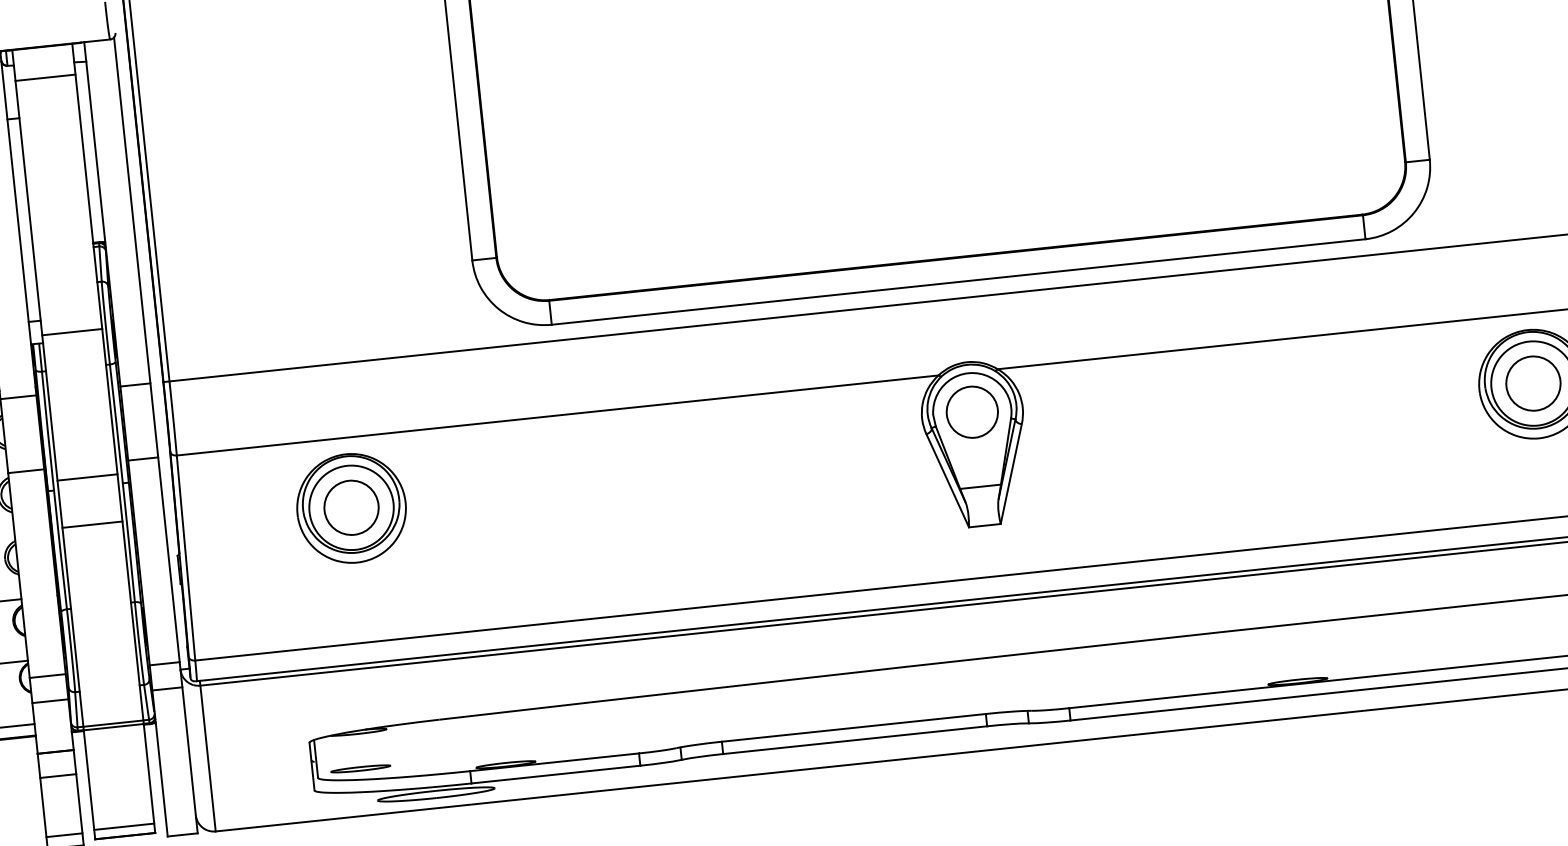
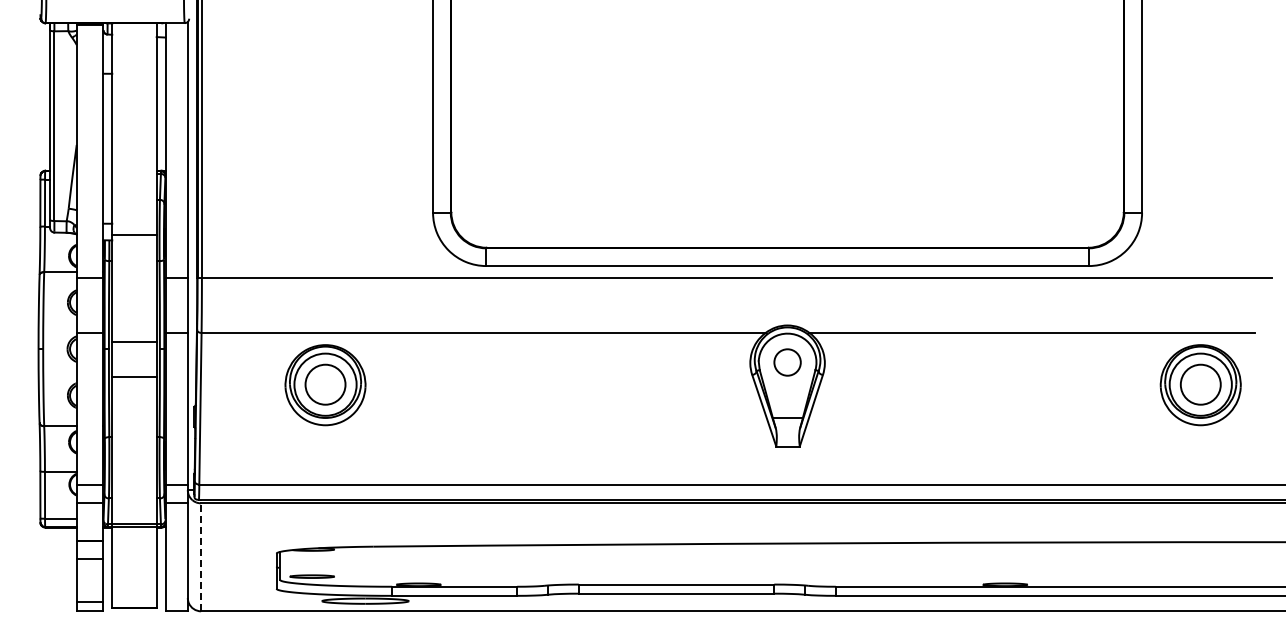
line: (45, 78) -> (134, 46), removed
circle: (972, 412) -> (787, 362), size x0.7
line: (208, 756) -> (201, 555), solid -> dashed
line: (124, 826) -> (134, 600), removed

